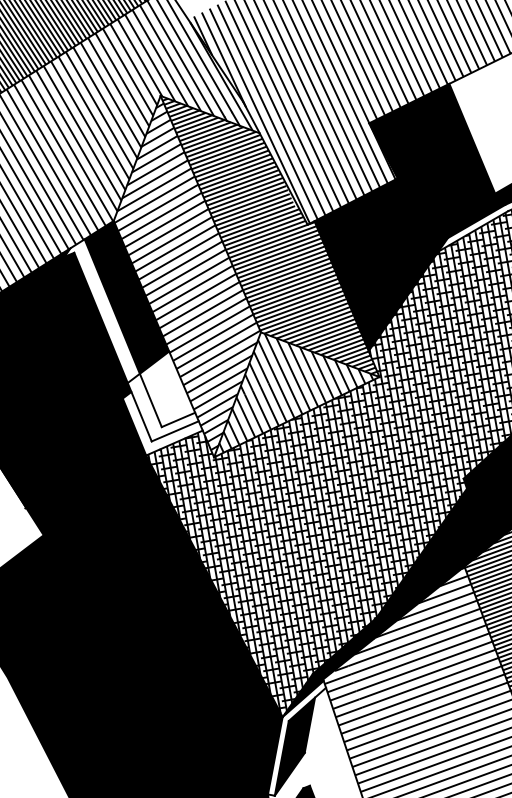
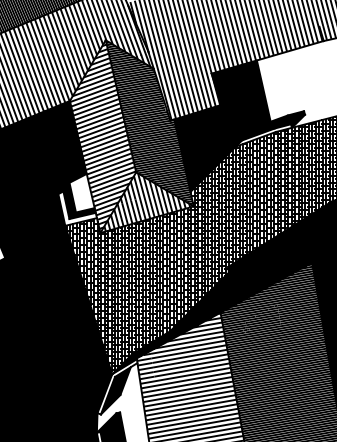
fill: (131, 338) -> (68, 163), added

